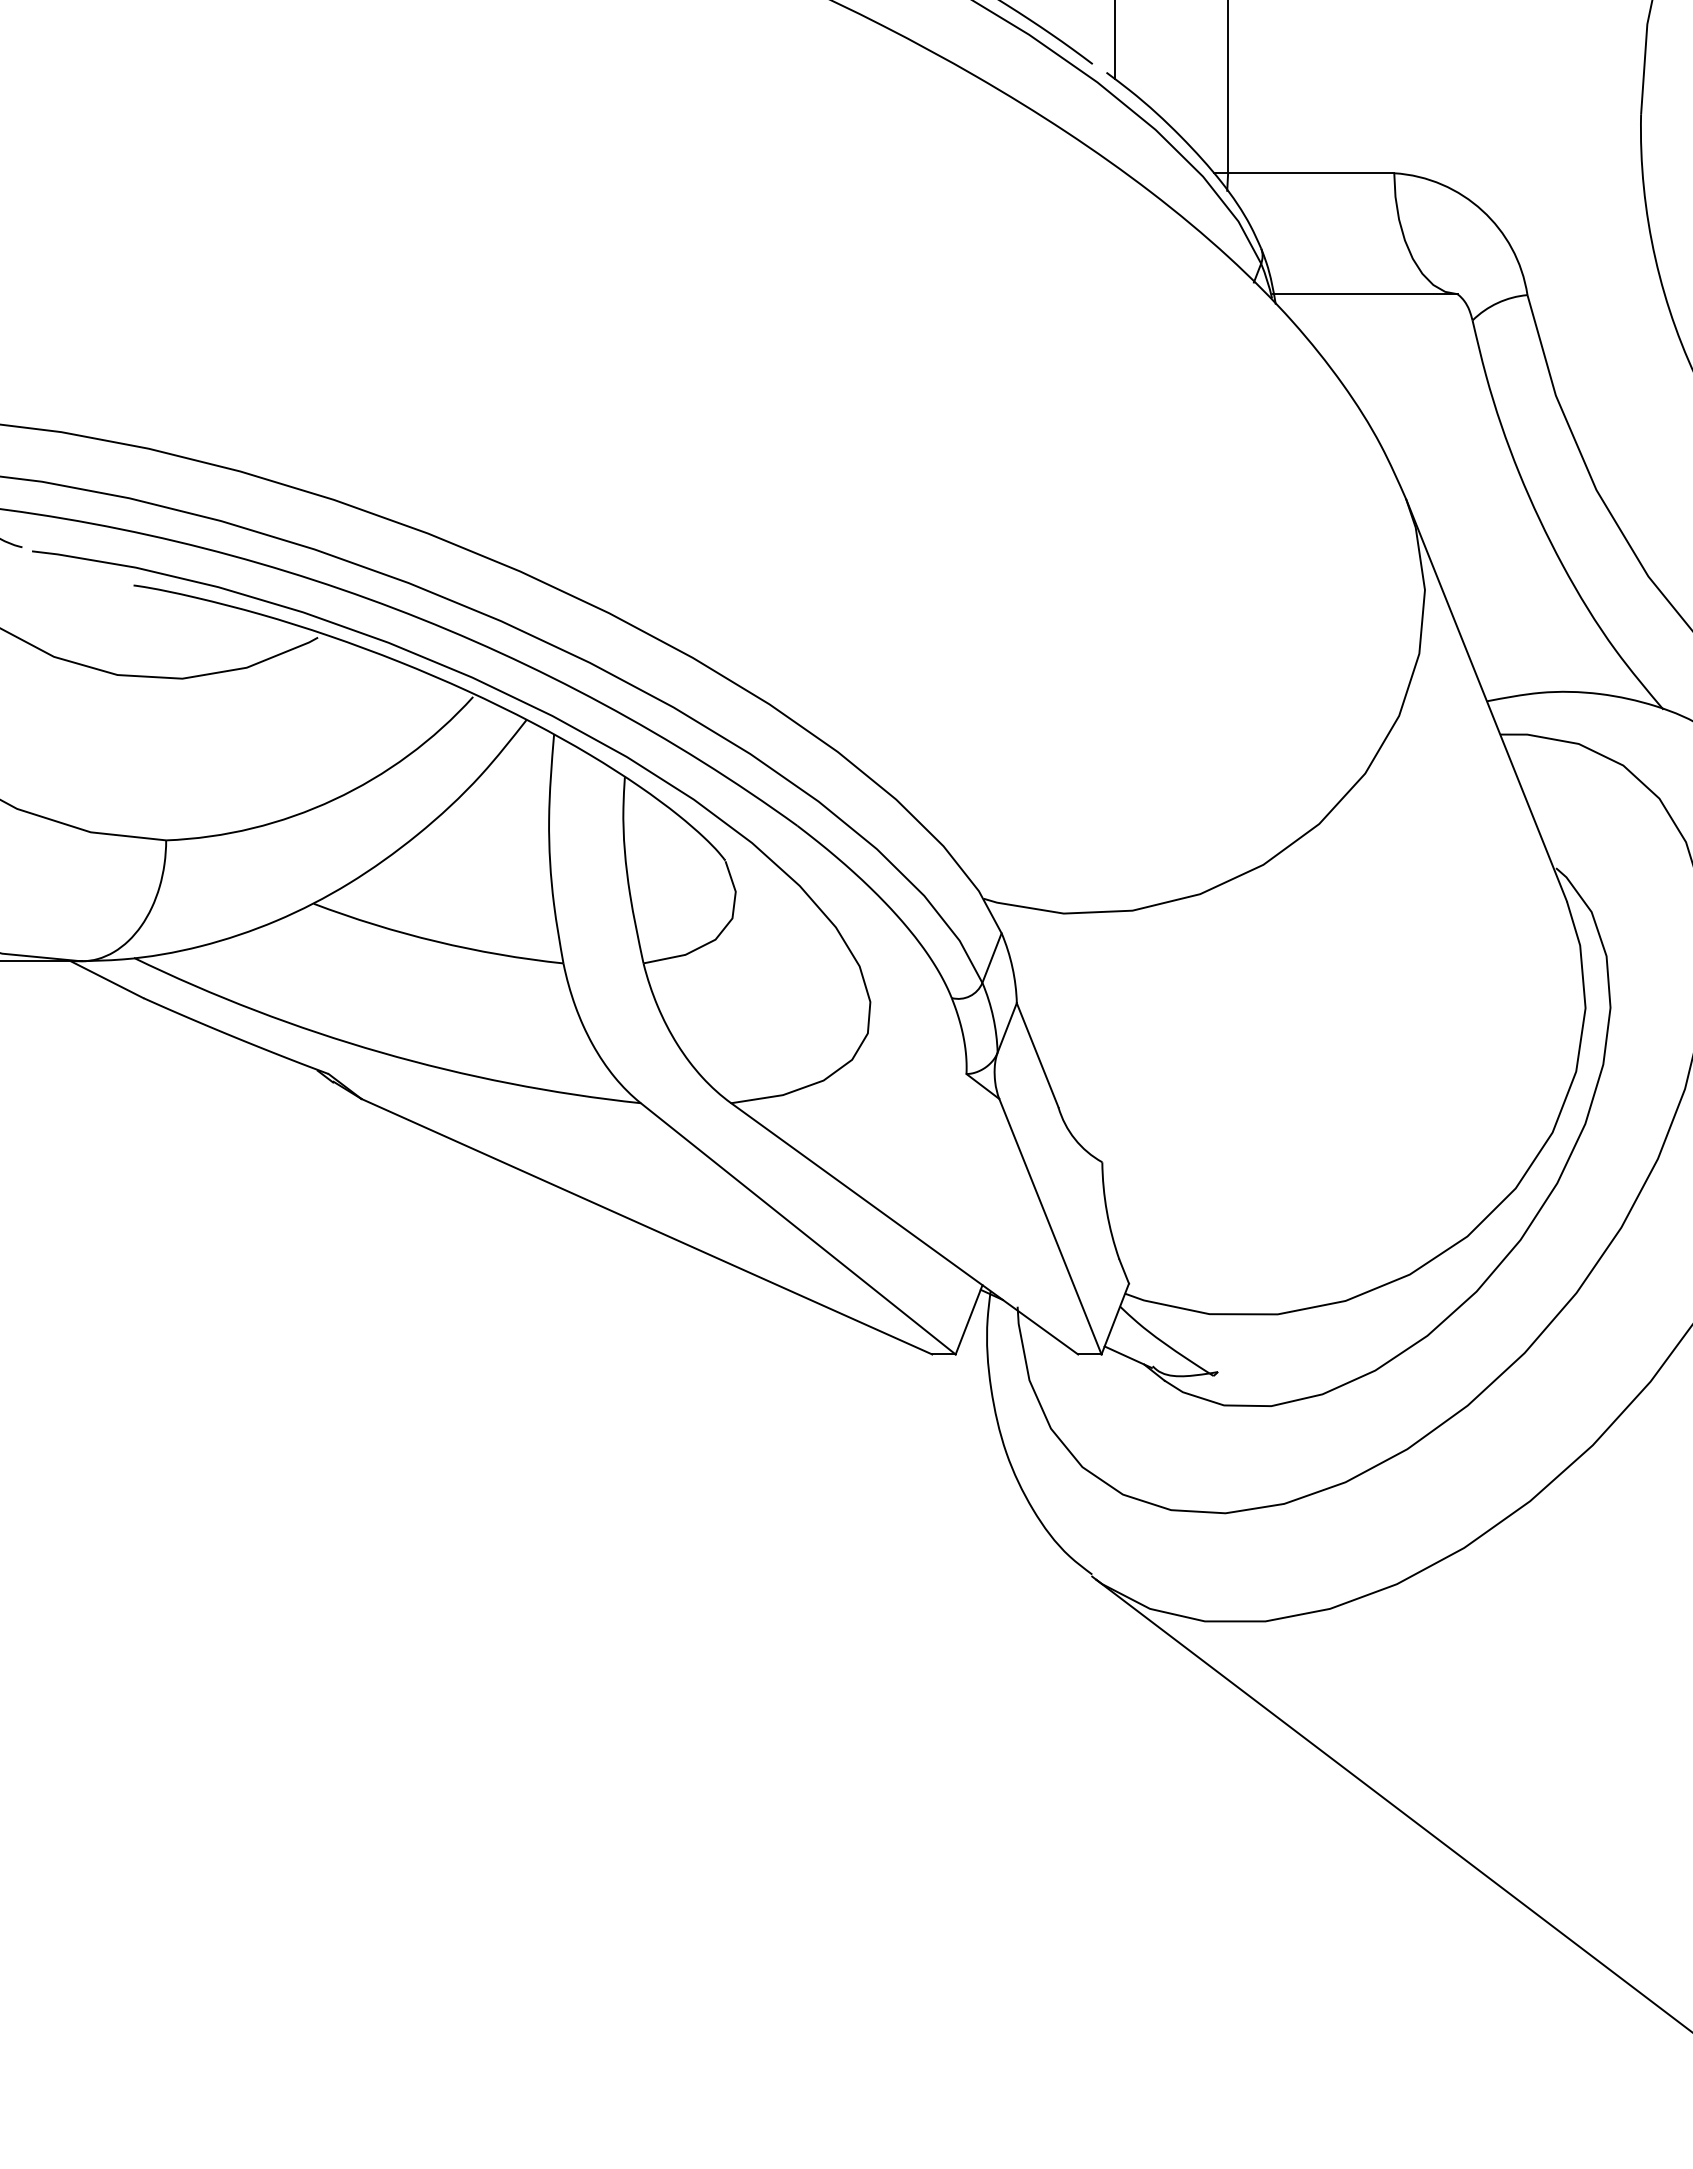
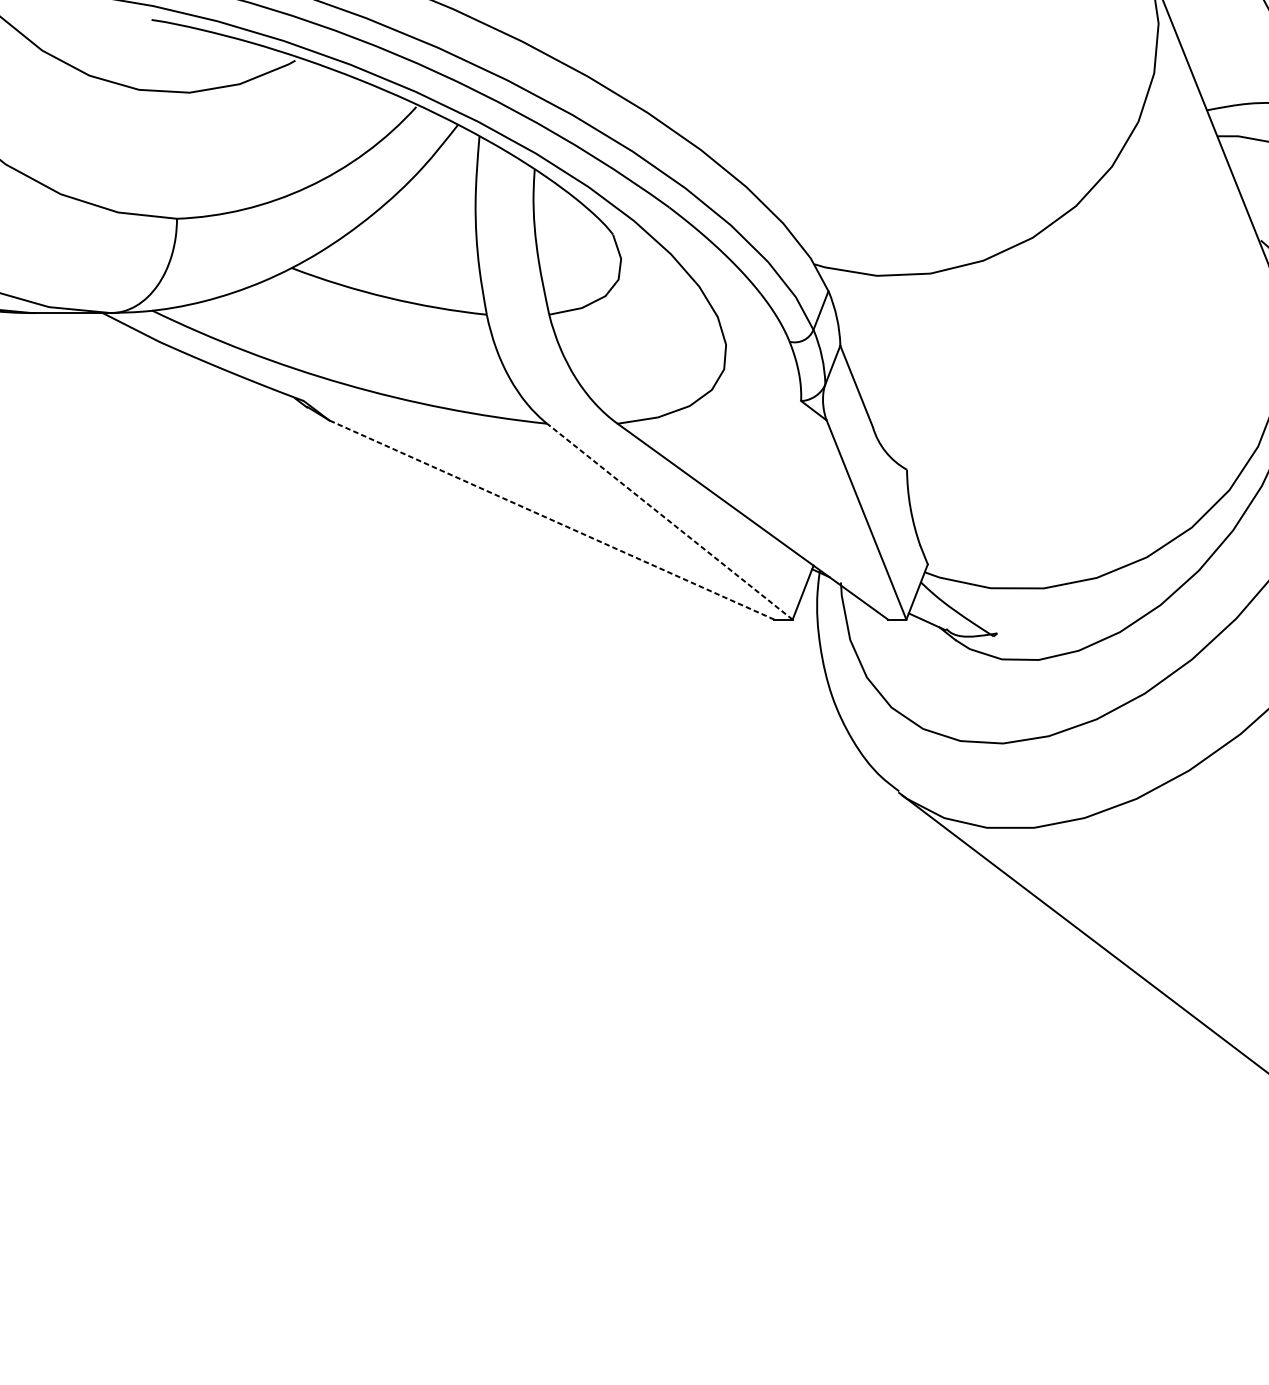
line: (646, 1226) -> (551, 519), solid -> dashed
line: (797, 1228) -> (669, 521), solid -> dashed

